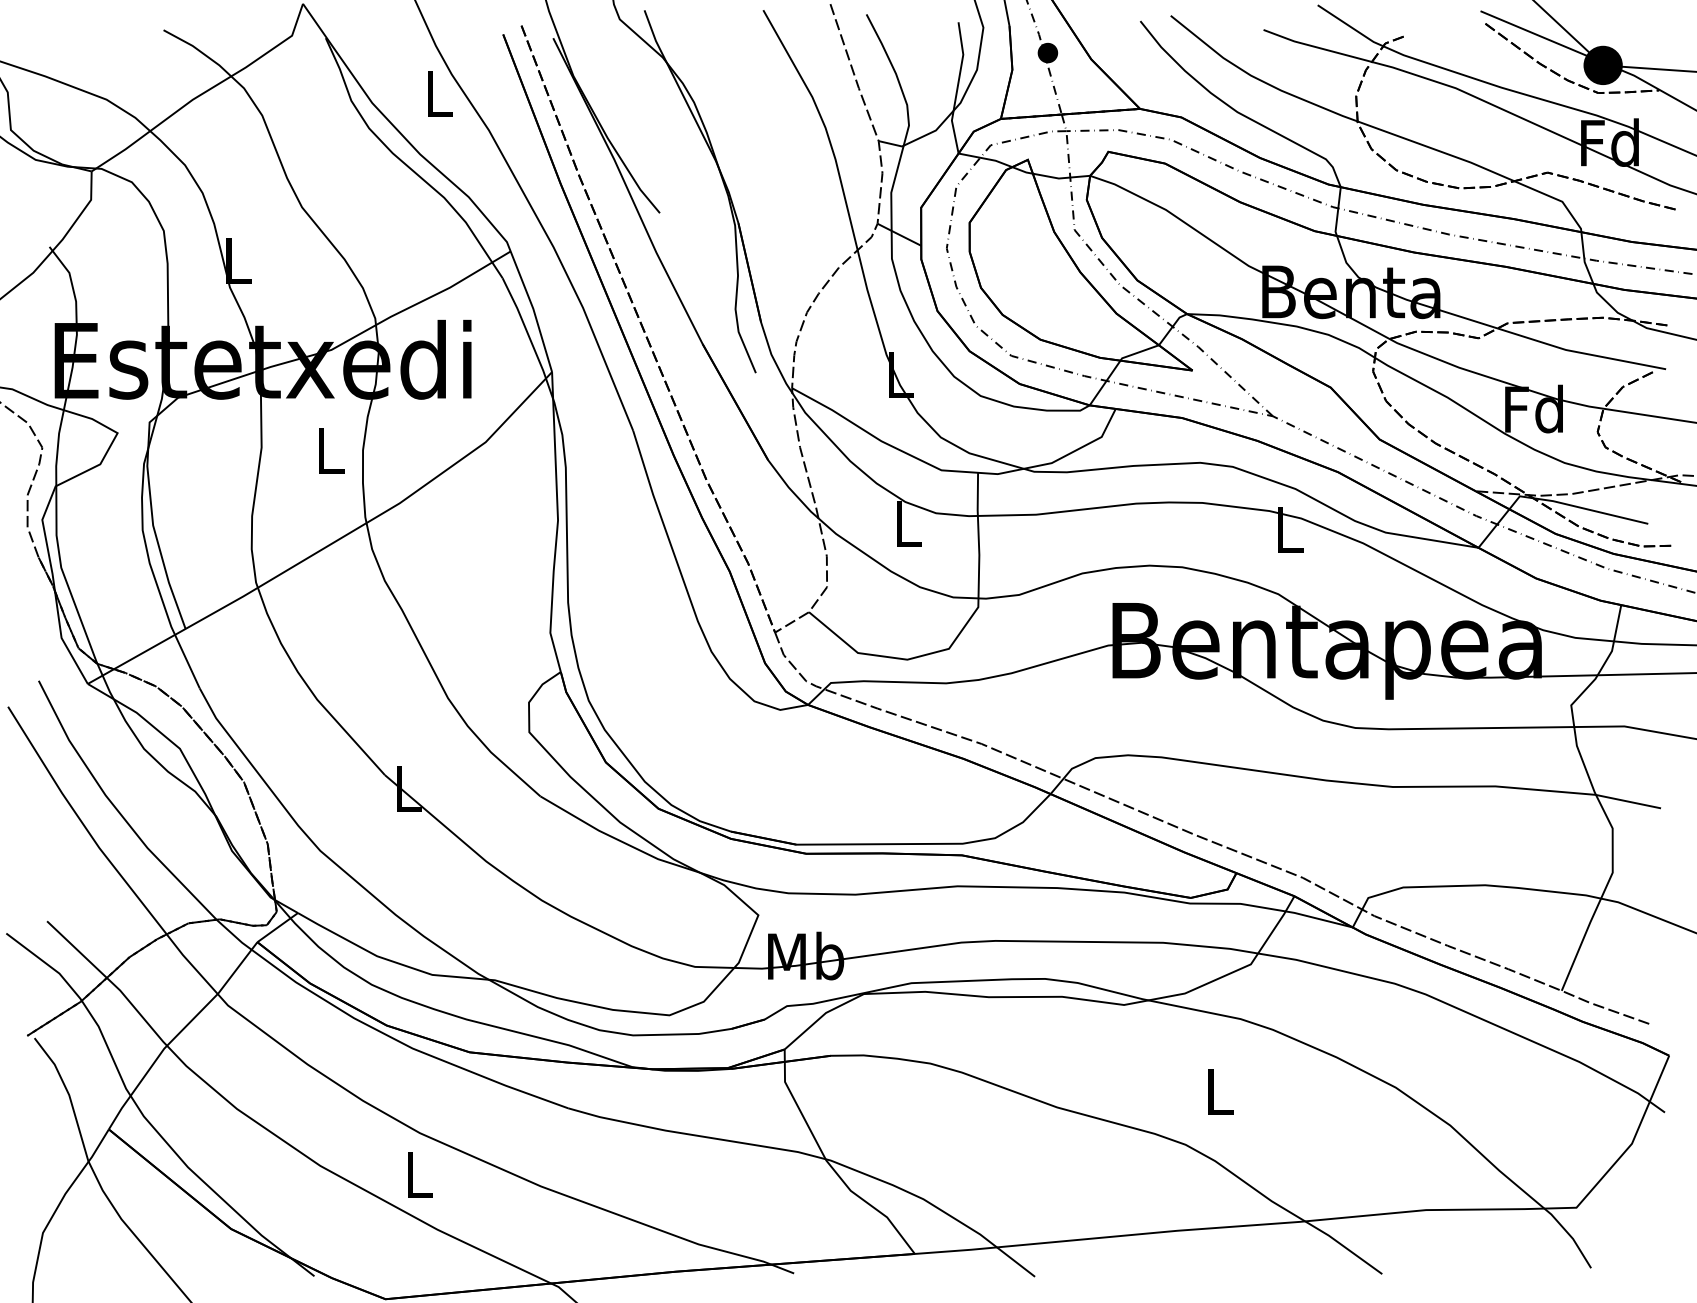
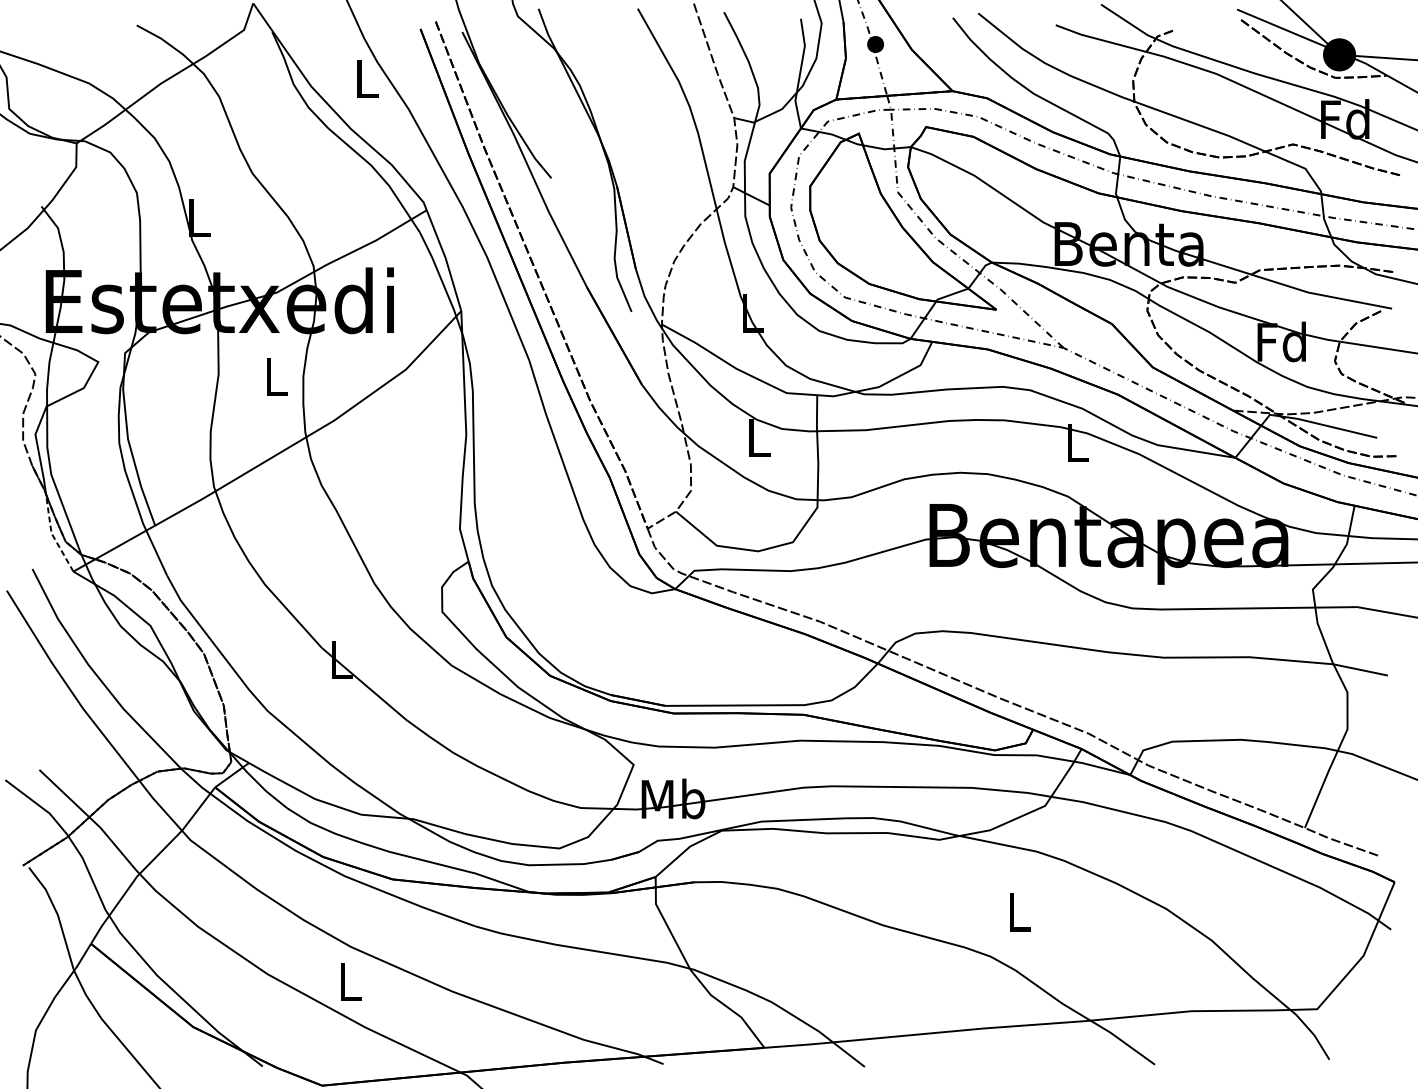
line: (62, 639) -> (52, 534), solid -> dashed

